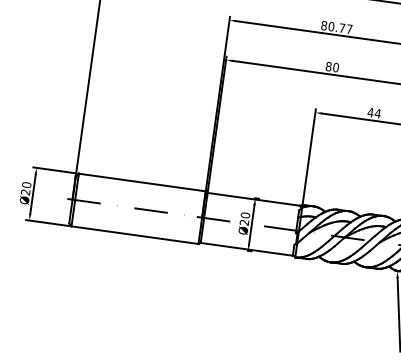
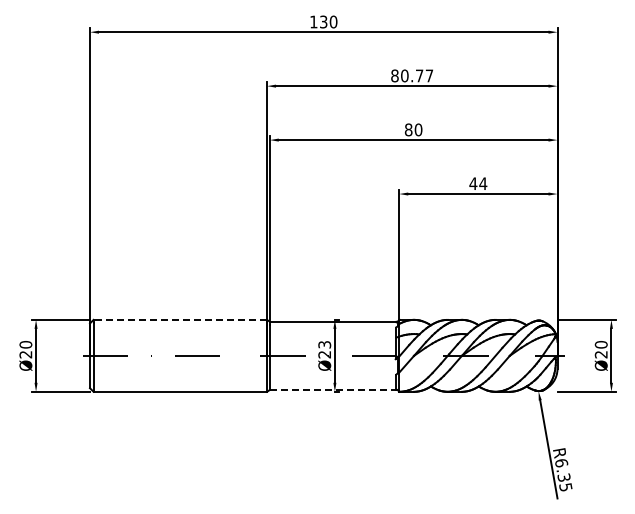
line: (142, 182) -> (180, 319), solid -> dashed
text: (245, 215) -> (324, 344), Ø20 -> Ø23
line: (246, 249) -> (332, 390), solid -> dashed

